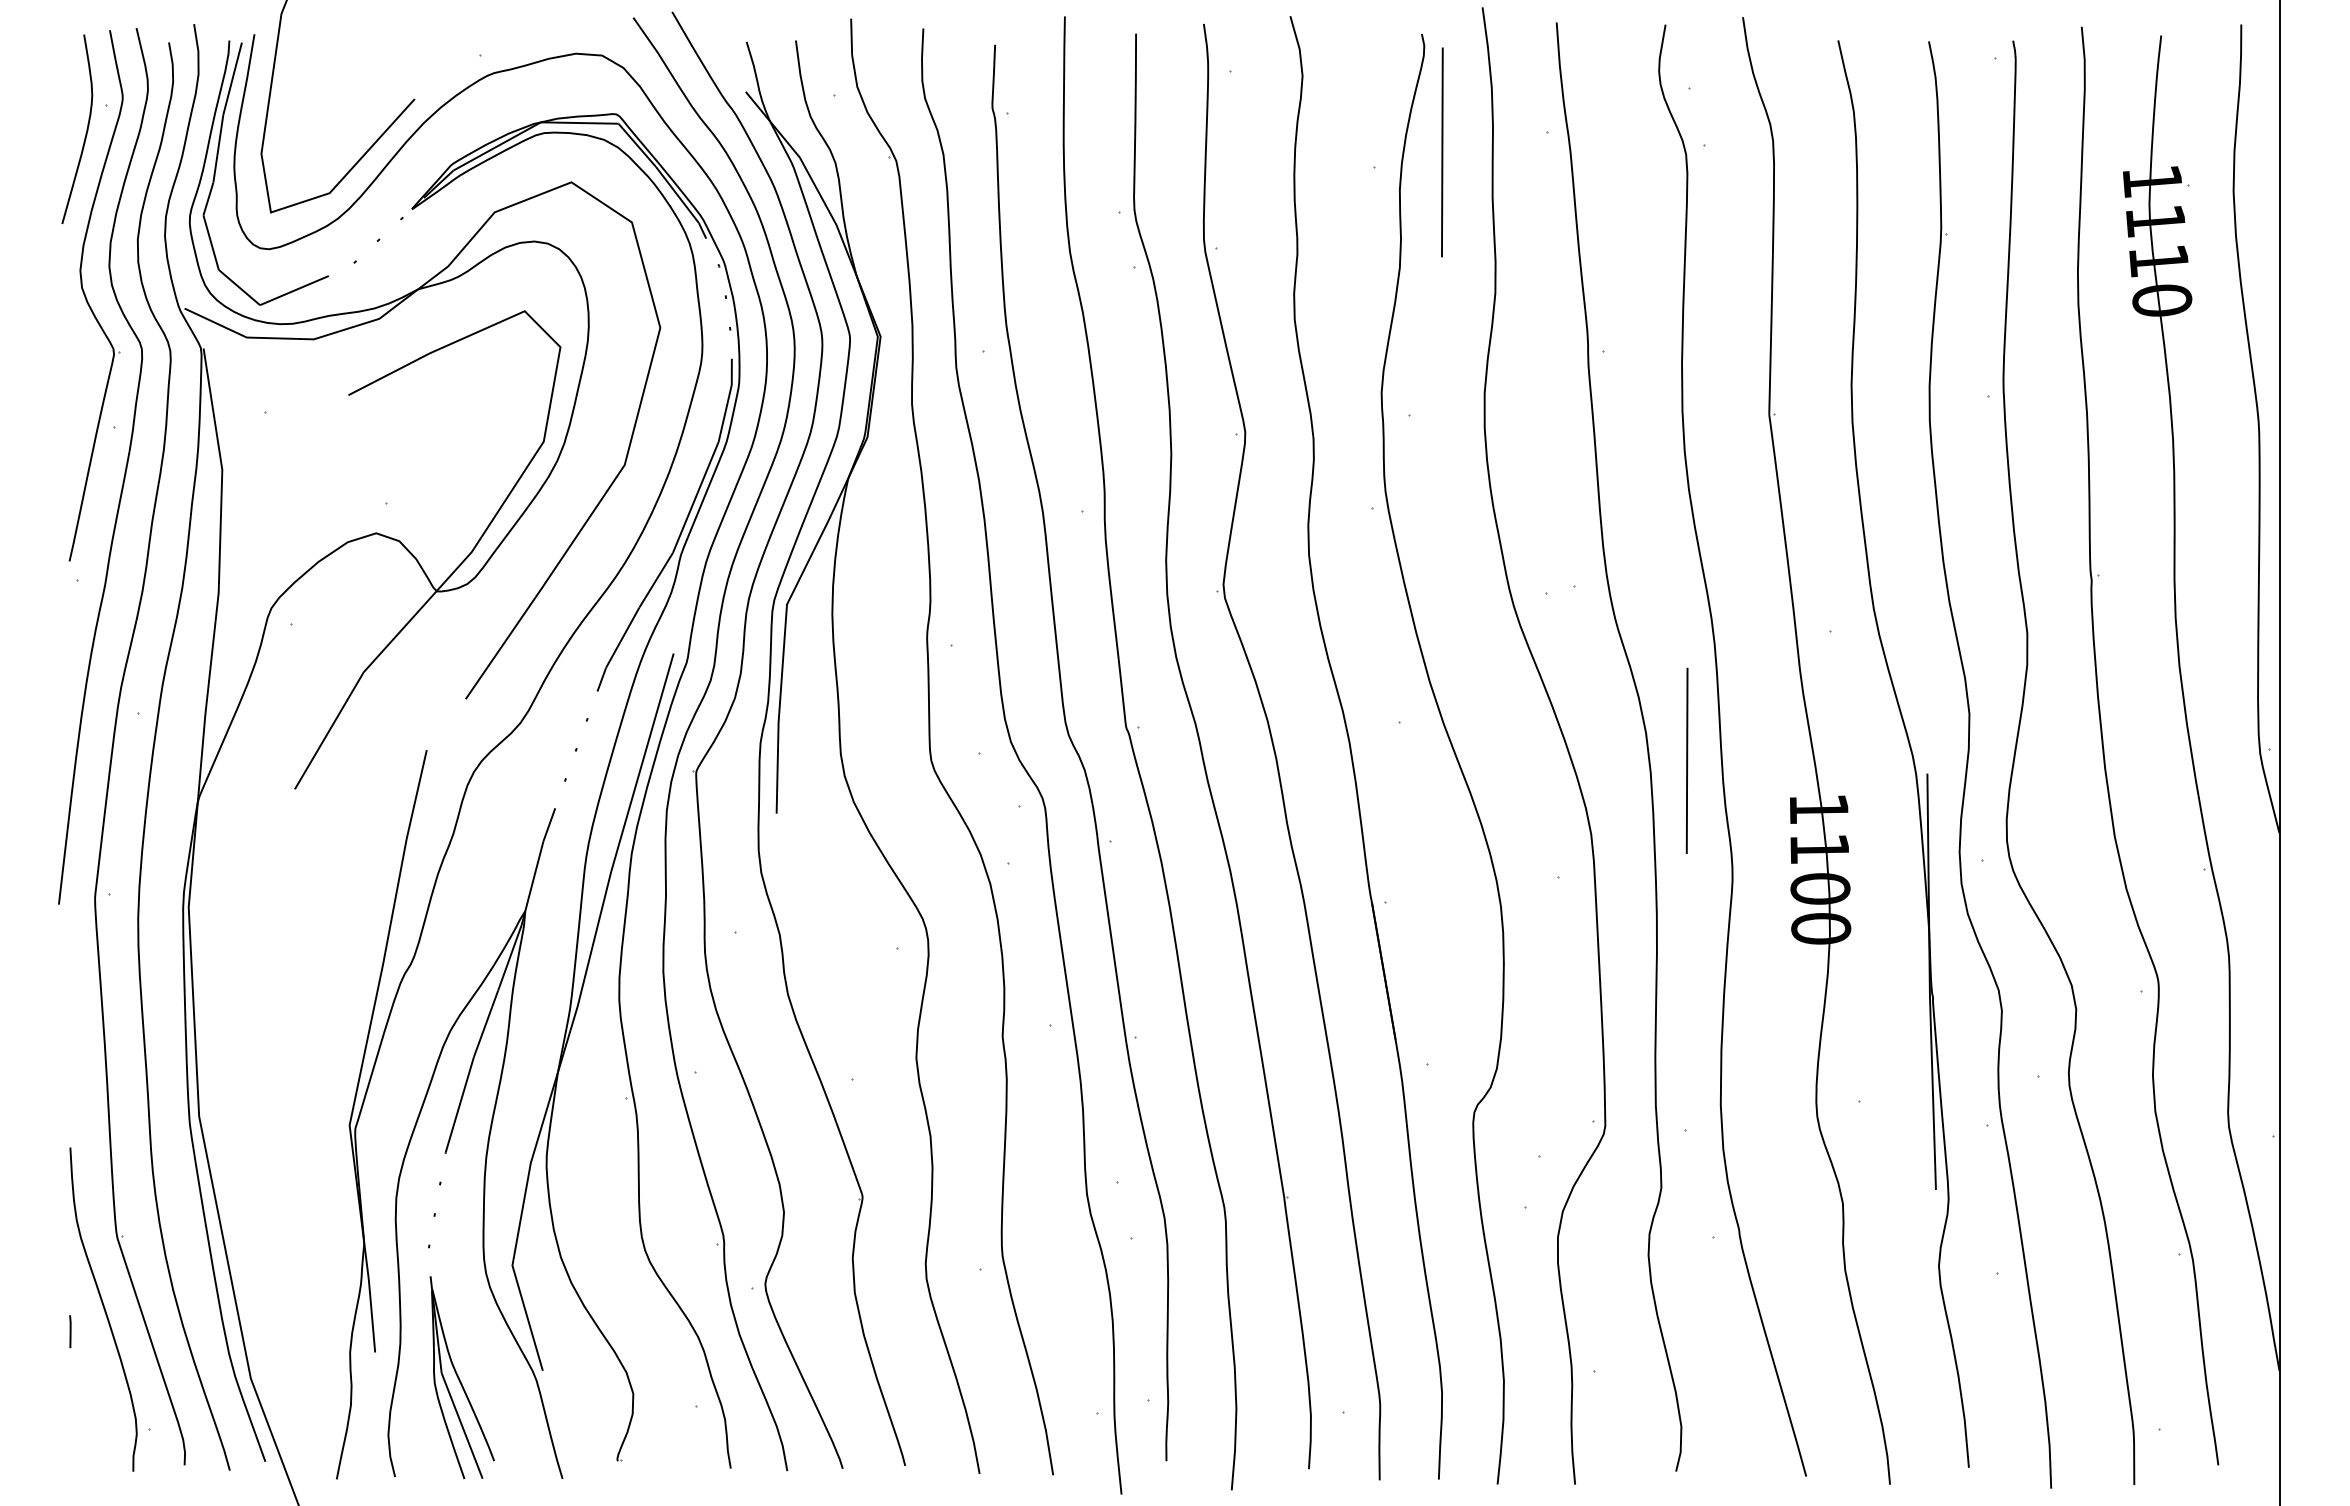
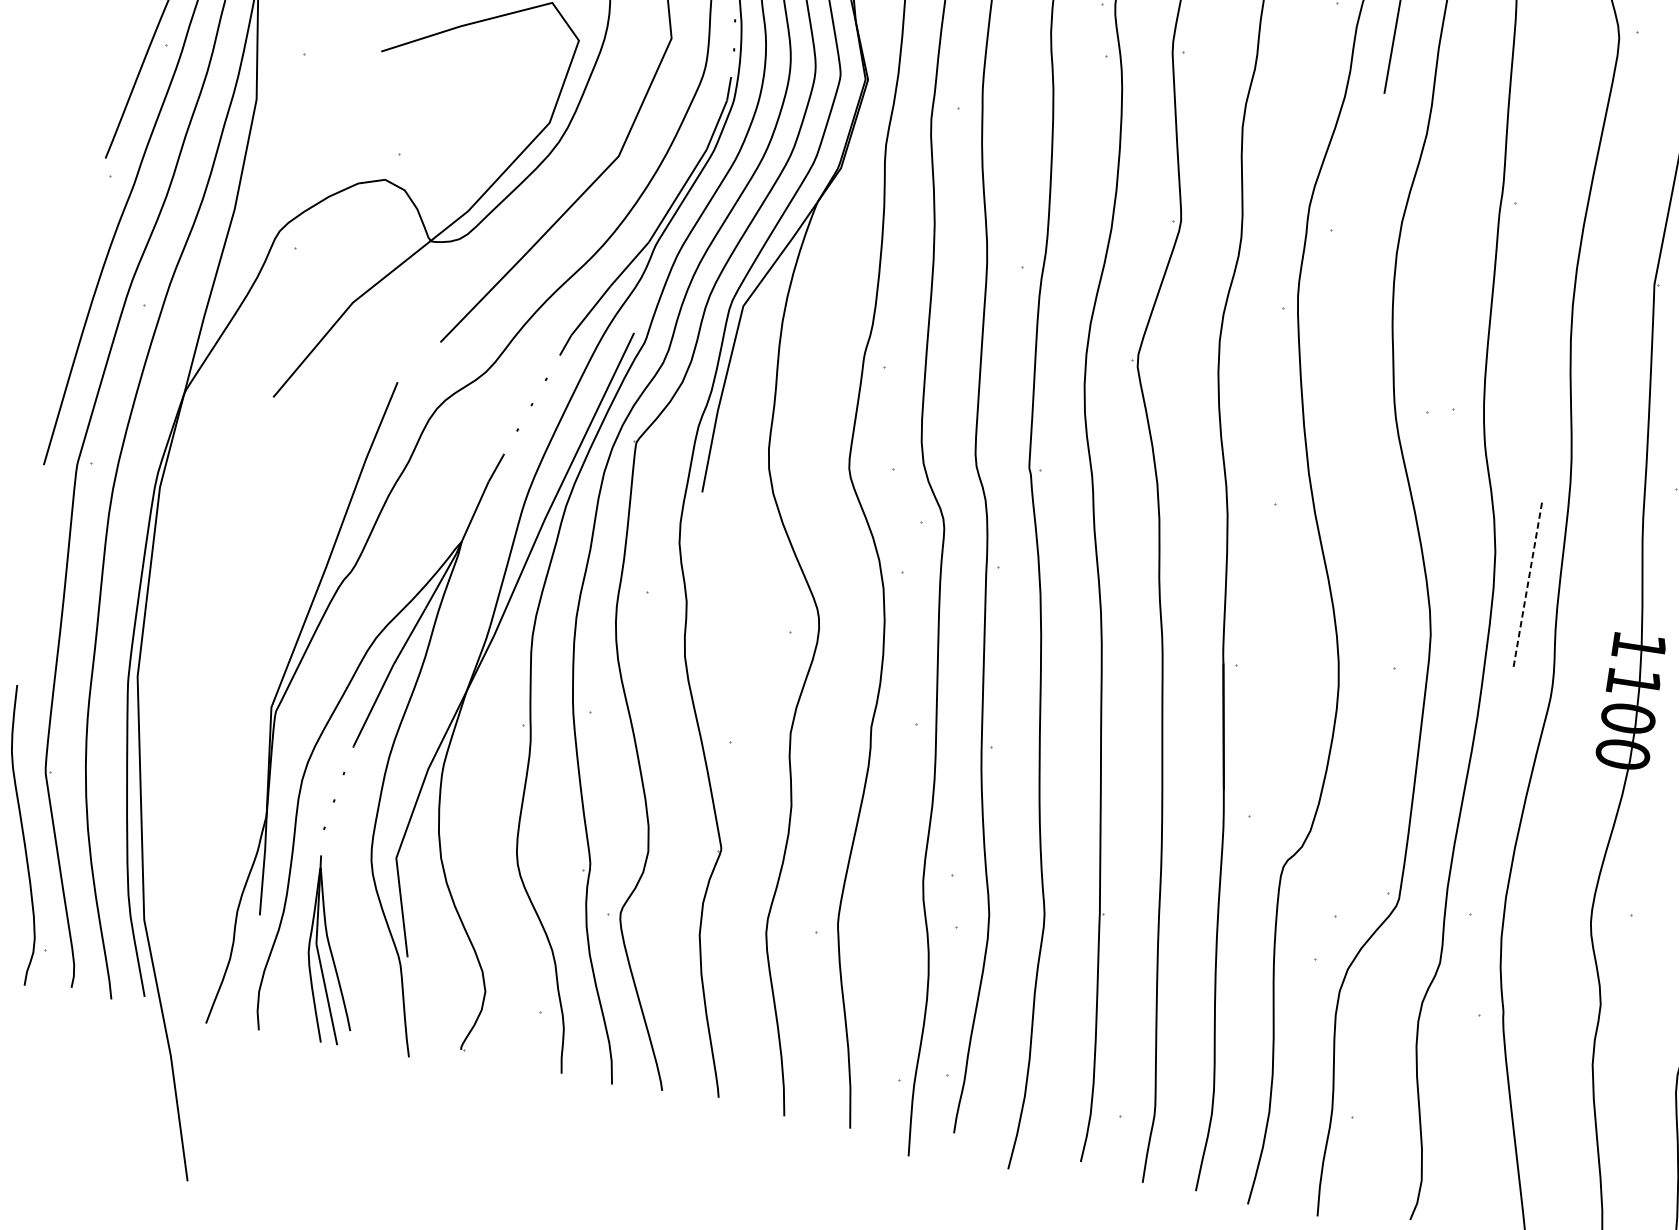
line: (1687, 760) -> (1528, 583), solid -> dashed

